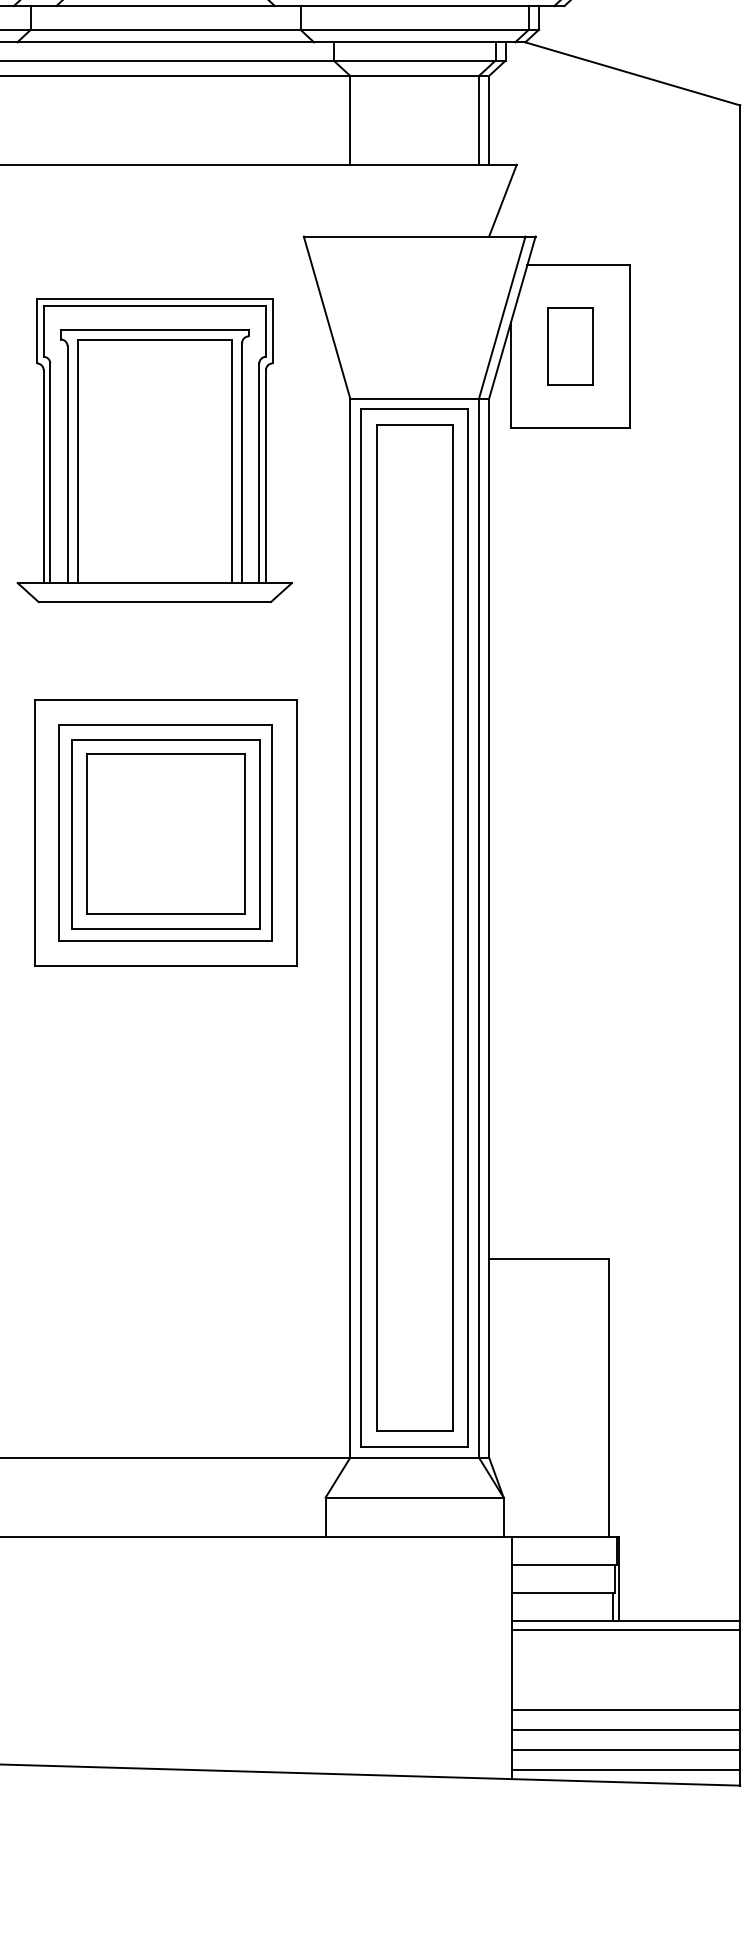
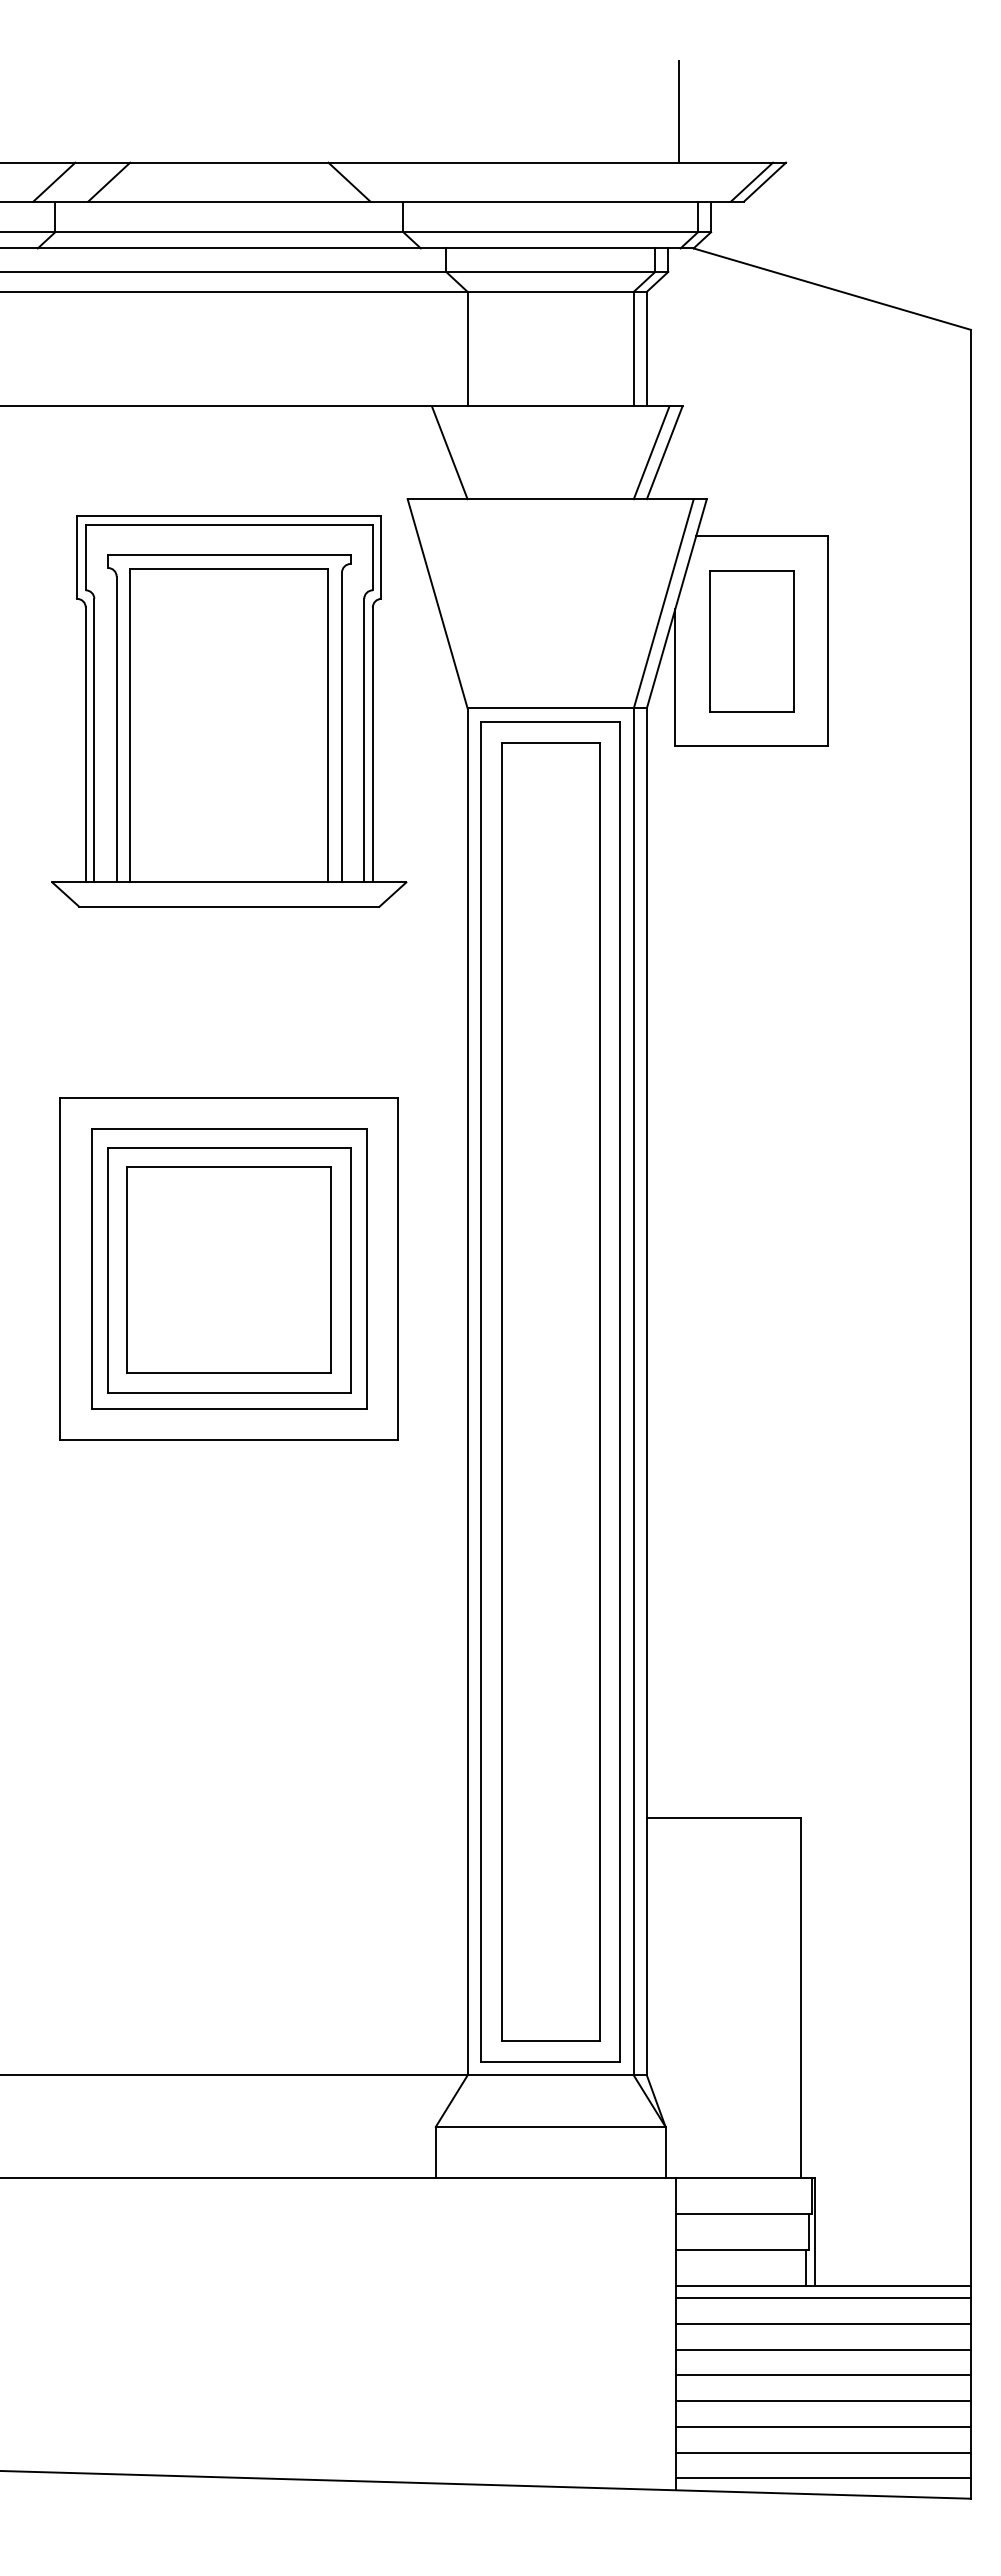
line: (336, 200) -> (449, 452), added
line: (492, 200) -> (651, 452), added
part: (570, 346) -> (751, 641), size x1.43
part: (154, 450) -> (229, 711), moved
line: (625, 1649) -> (822, 2323), added
line: (625, 1670) -> (822, 2349), added
line: (625, 1690) -> (822, 2375), added

